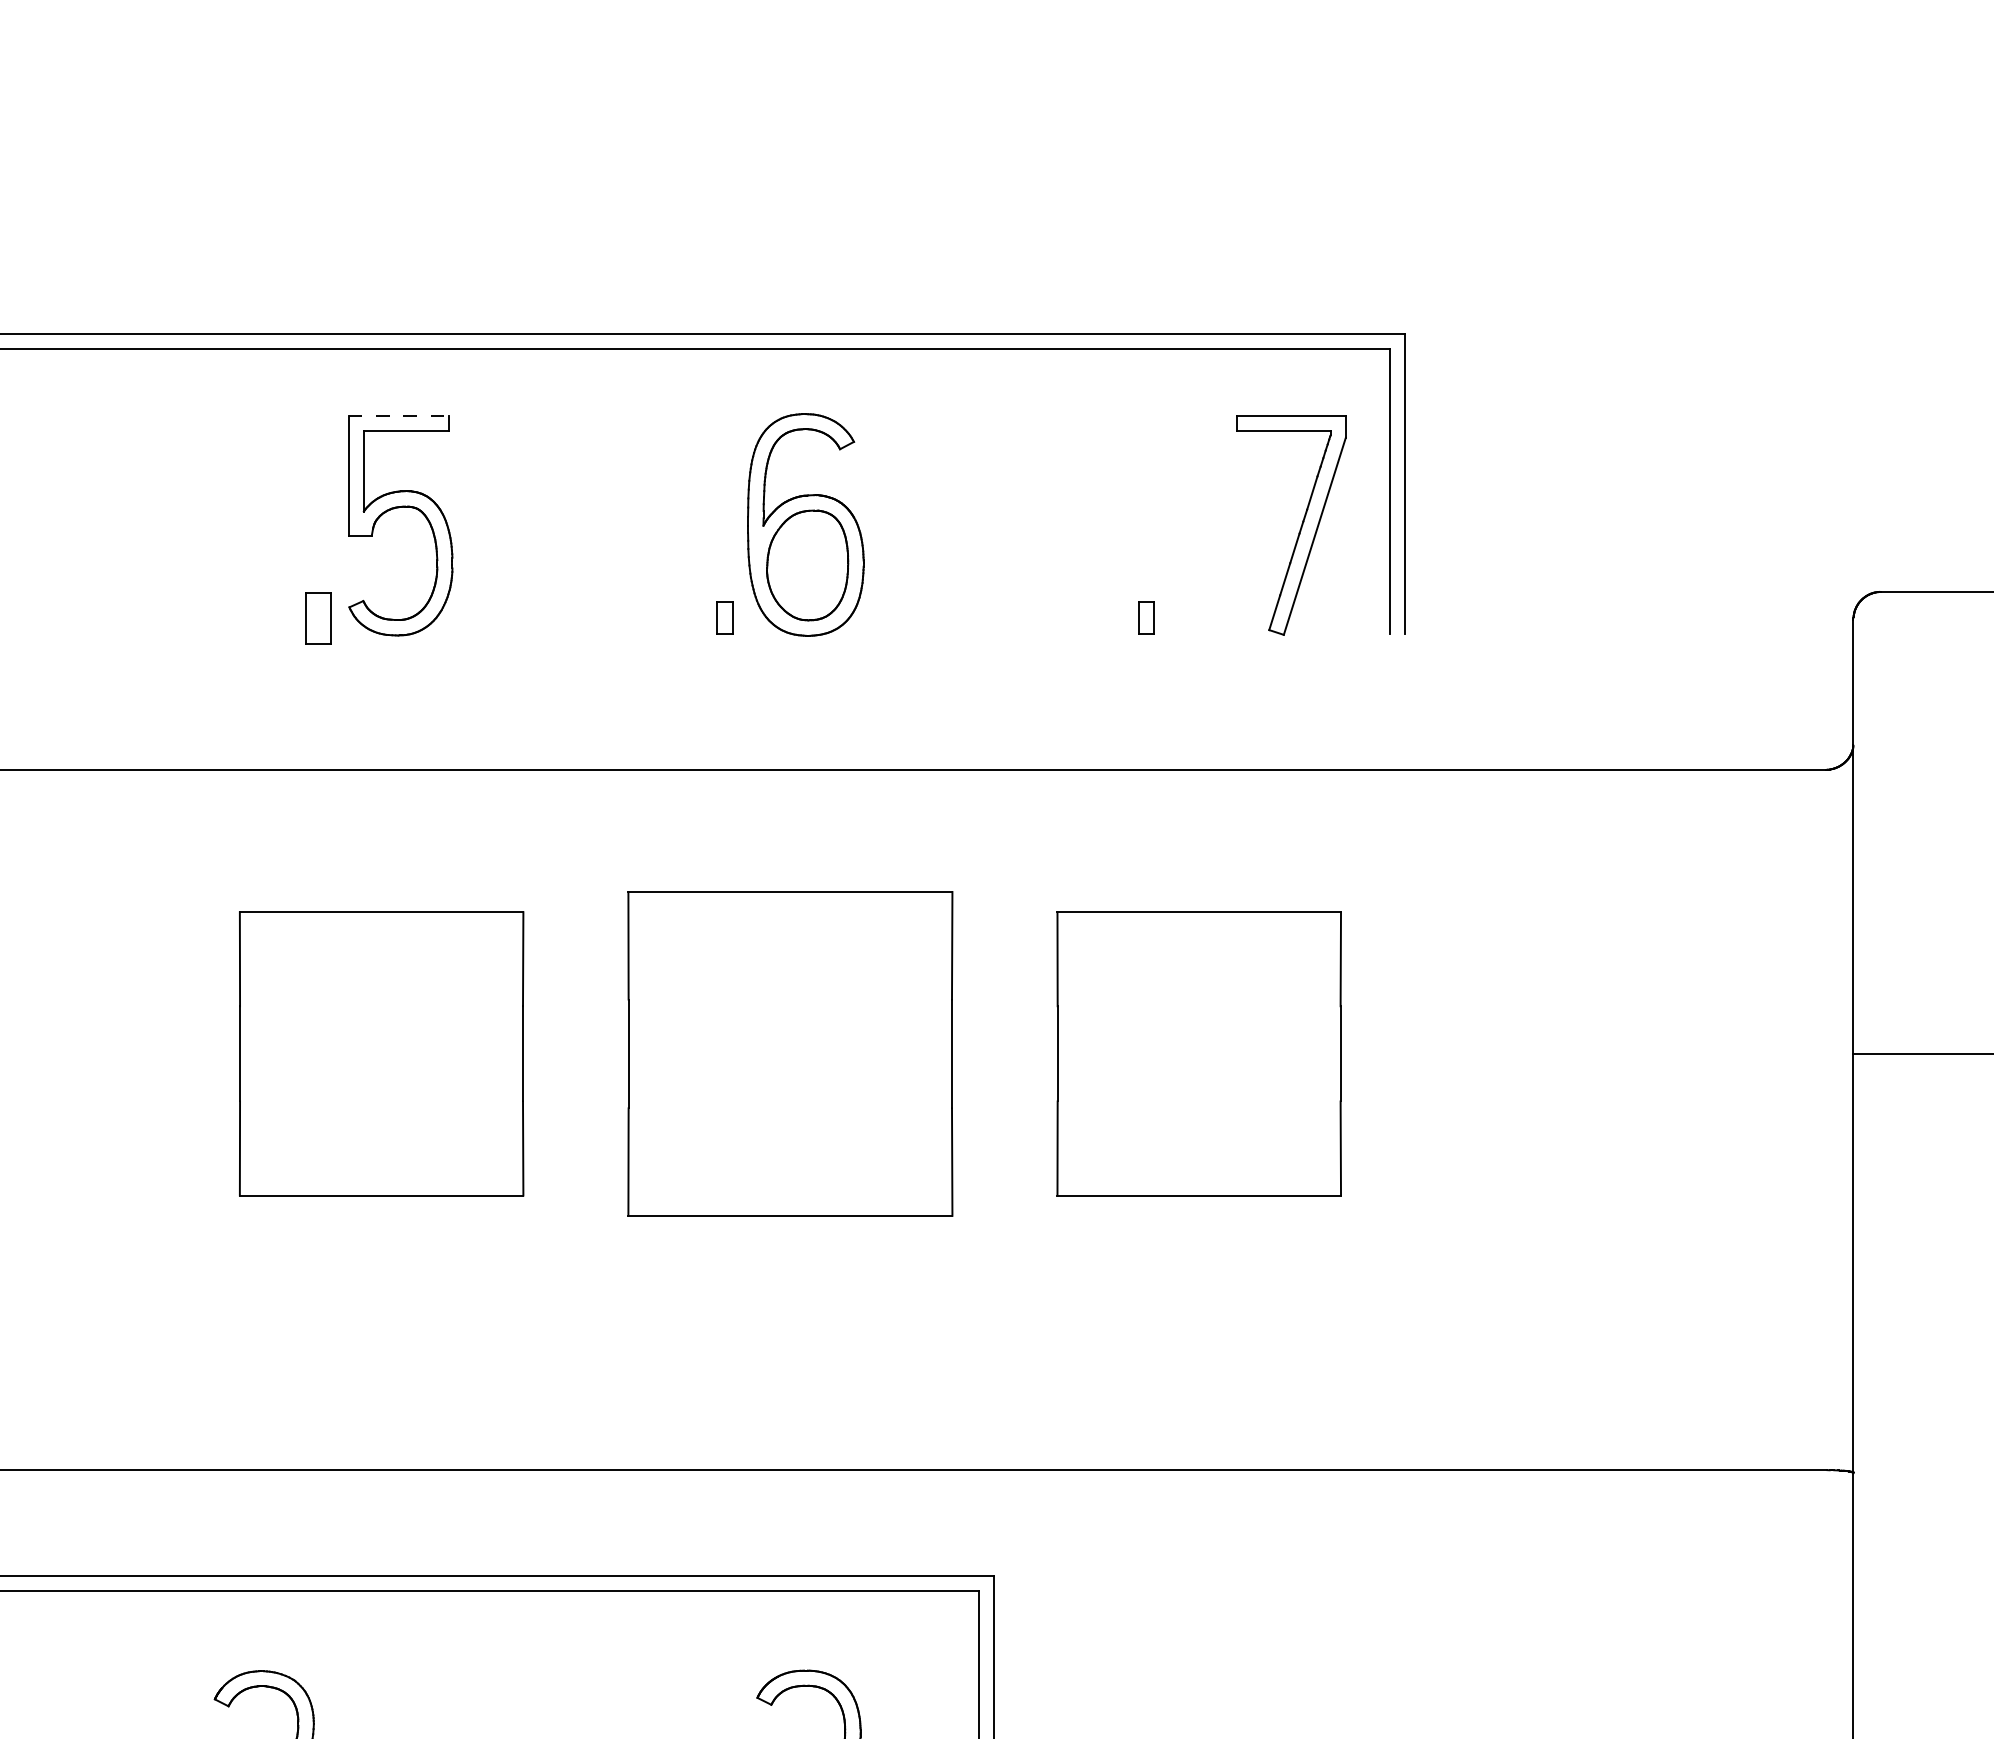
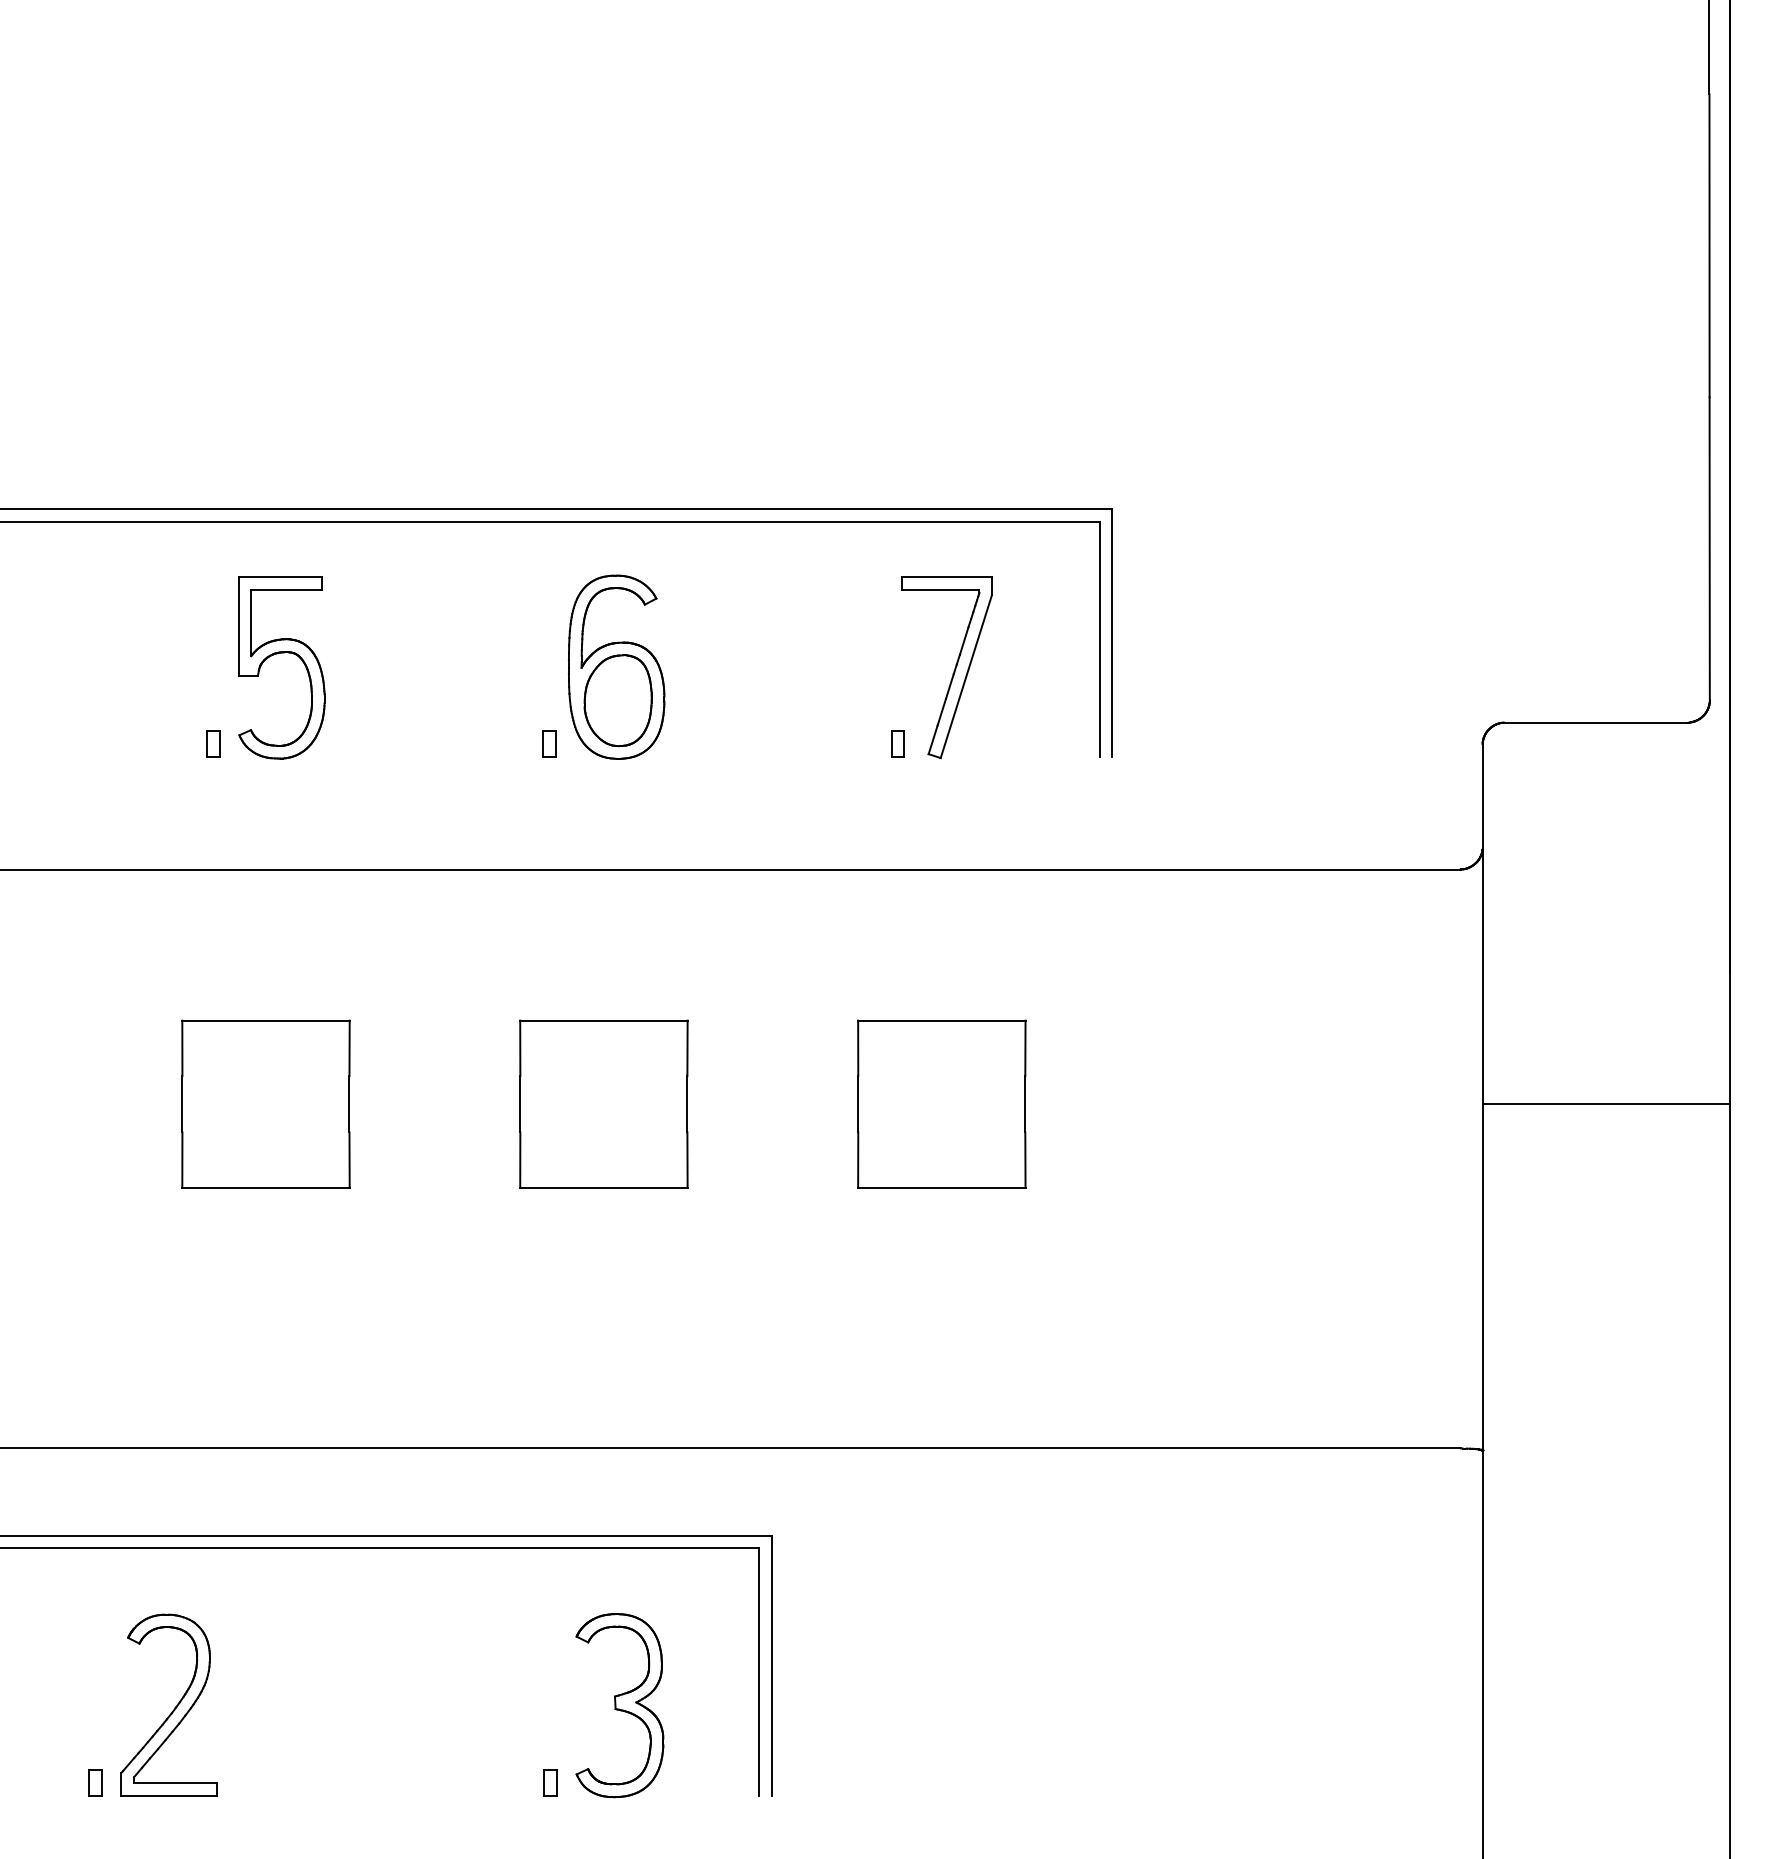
line: (399, 416) -> (280, 577), dashed -> solid
part: (1300, 525) -> (954, 667), moved
part: (318, 617) -> (213, 743), size x0.62
part: (381, 1052) -> (265, 1103), size x0.71
part: (789, 1052) -> (603, 1103), size x0.62
part: (1198, 1052) -> (941, 1103), size x0.71

